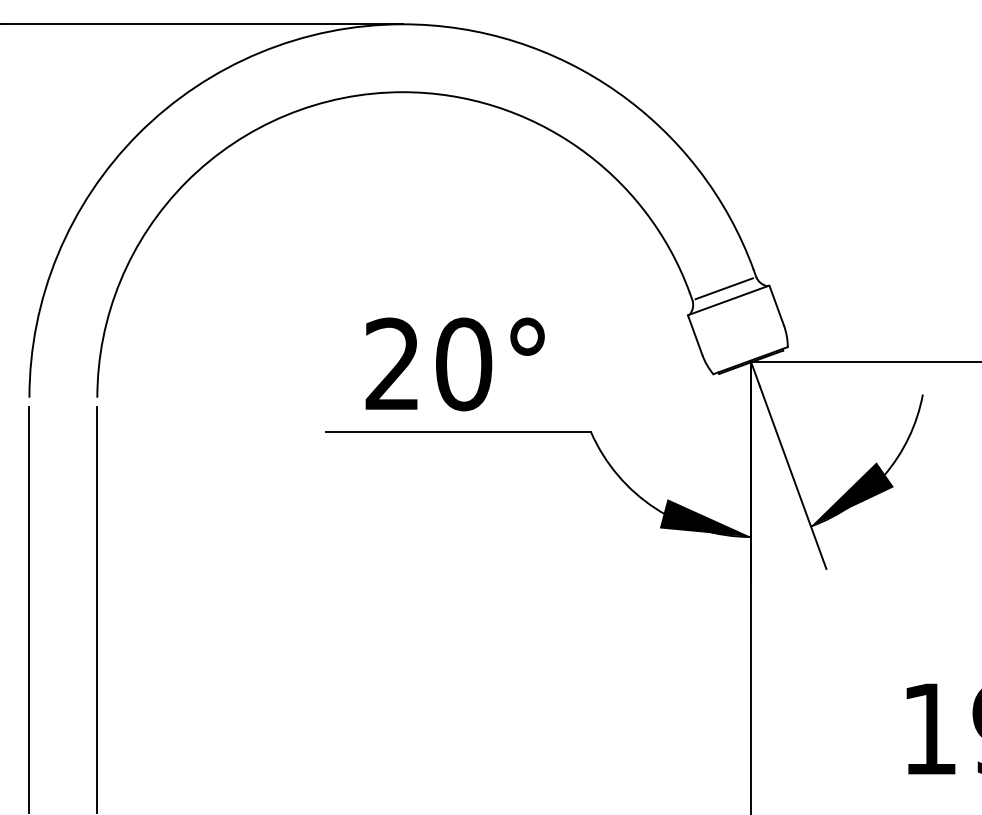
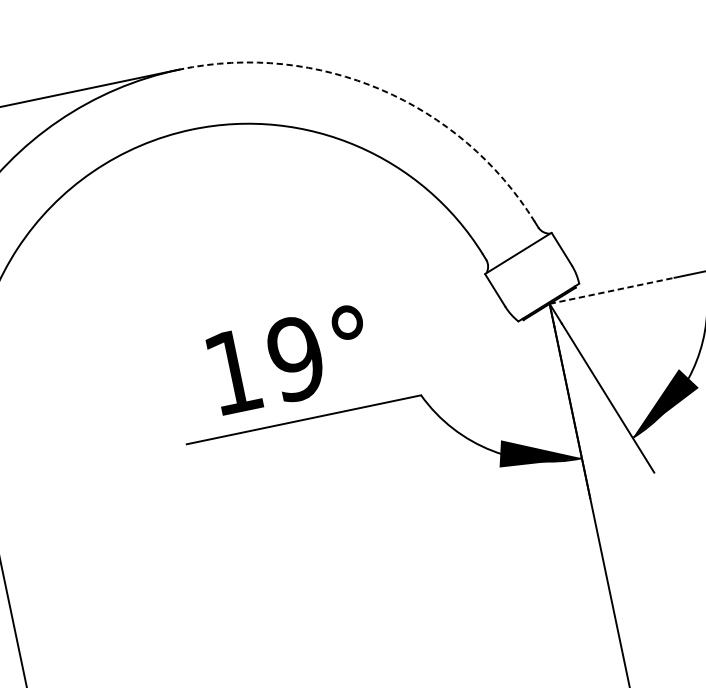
arc: (617, 91) -> (381, 89), solid -> dashed
line: (723, 288) -> (511, 243), removed
line: (821, 362) -> (611, 291), solid -> dashed
text: (428, 364) -> (264, 365), 20° -> 19°

